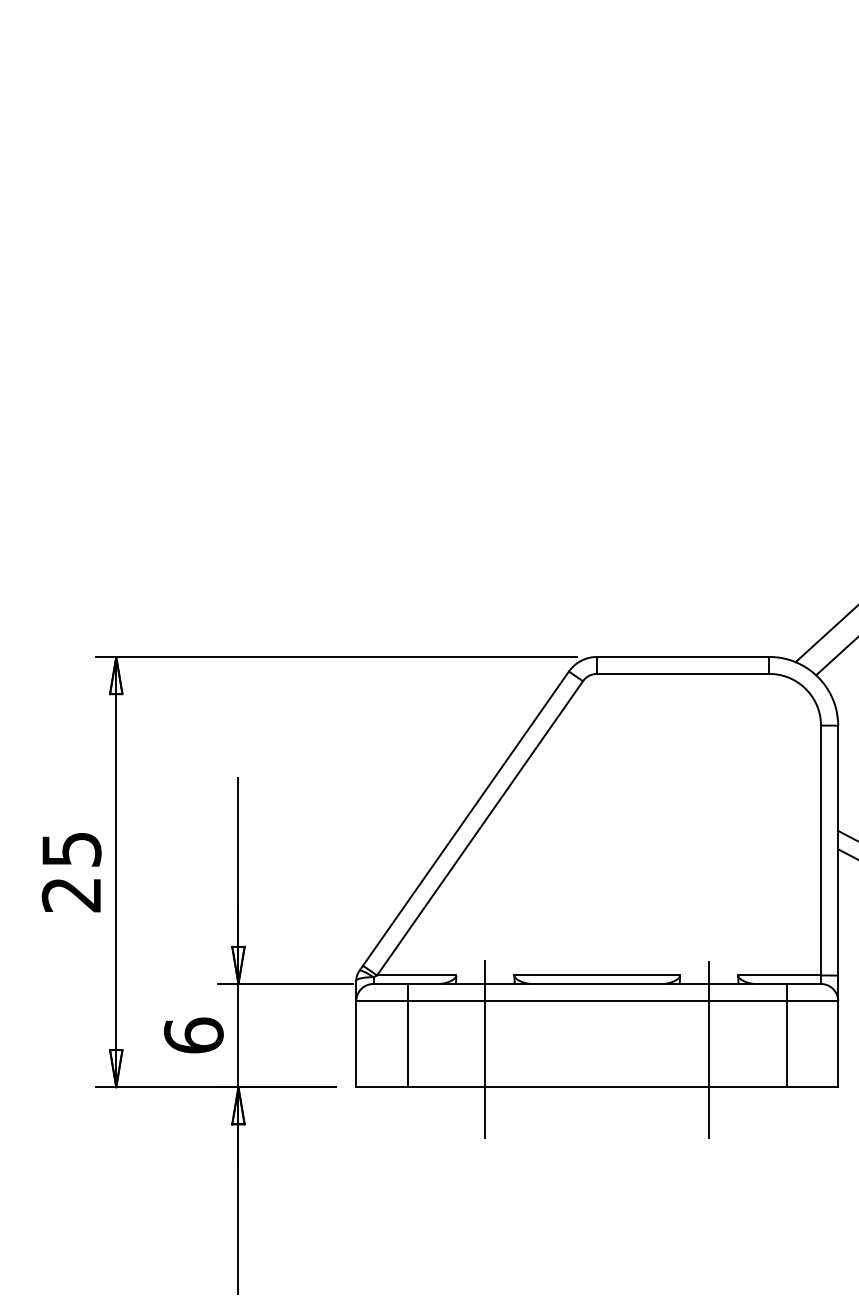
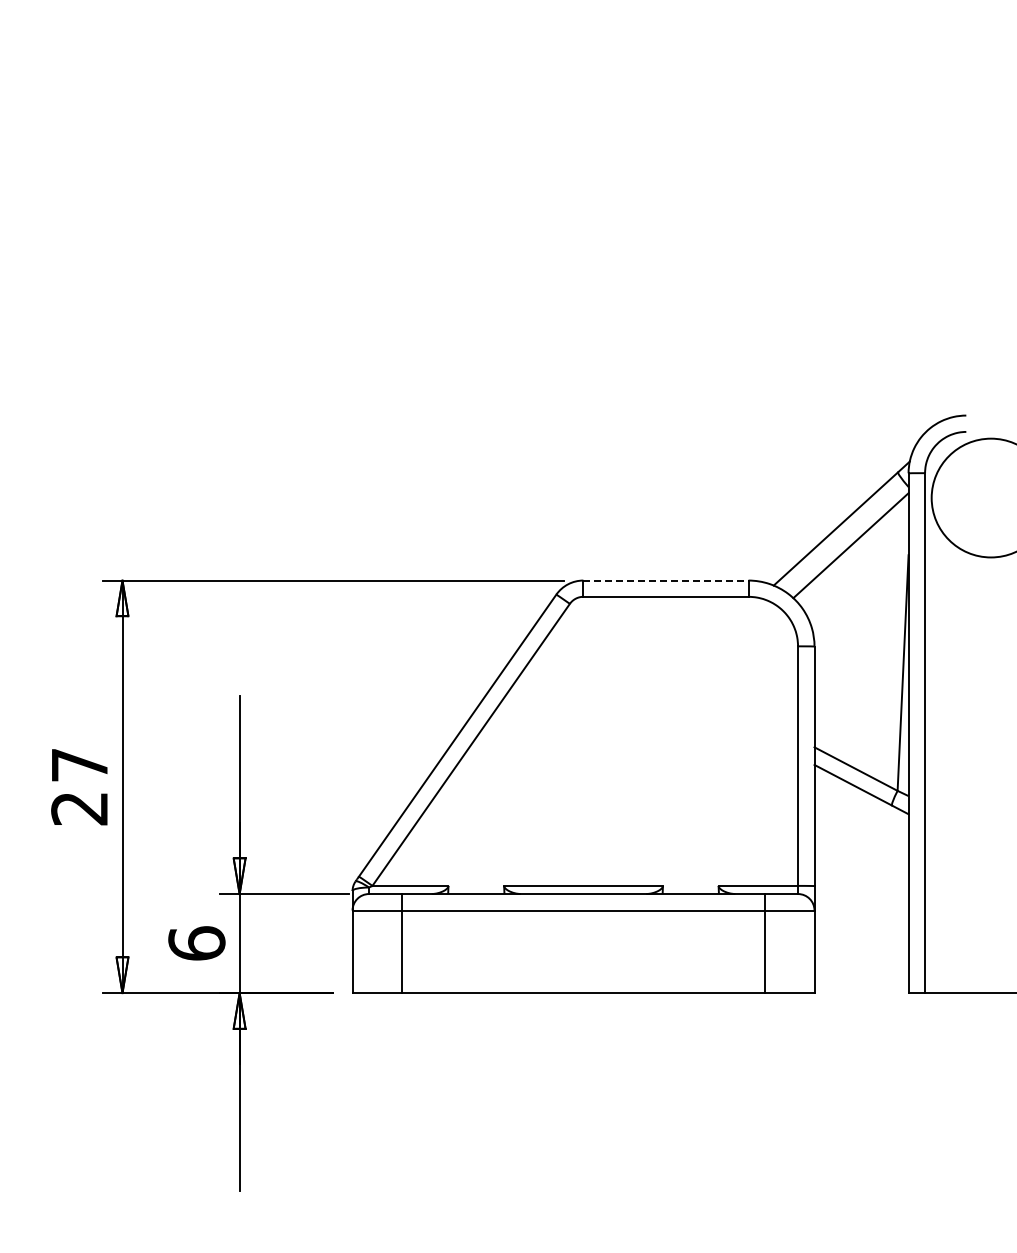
line: (682, 656) -> (665, 580), solid -> dashed
text: (72, 849) -> (80, 765), 25 -> 27
line: (485, 1049) -> (476, 956), removed
line: (708, 1049) -> (690, 956), removed

